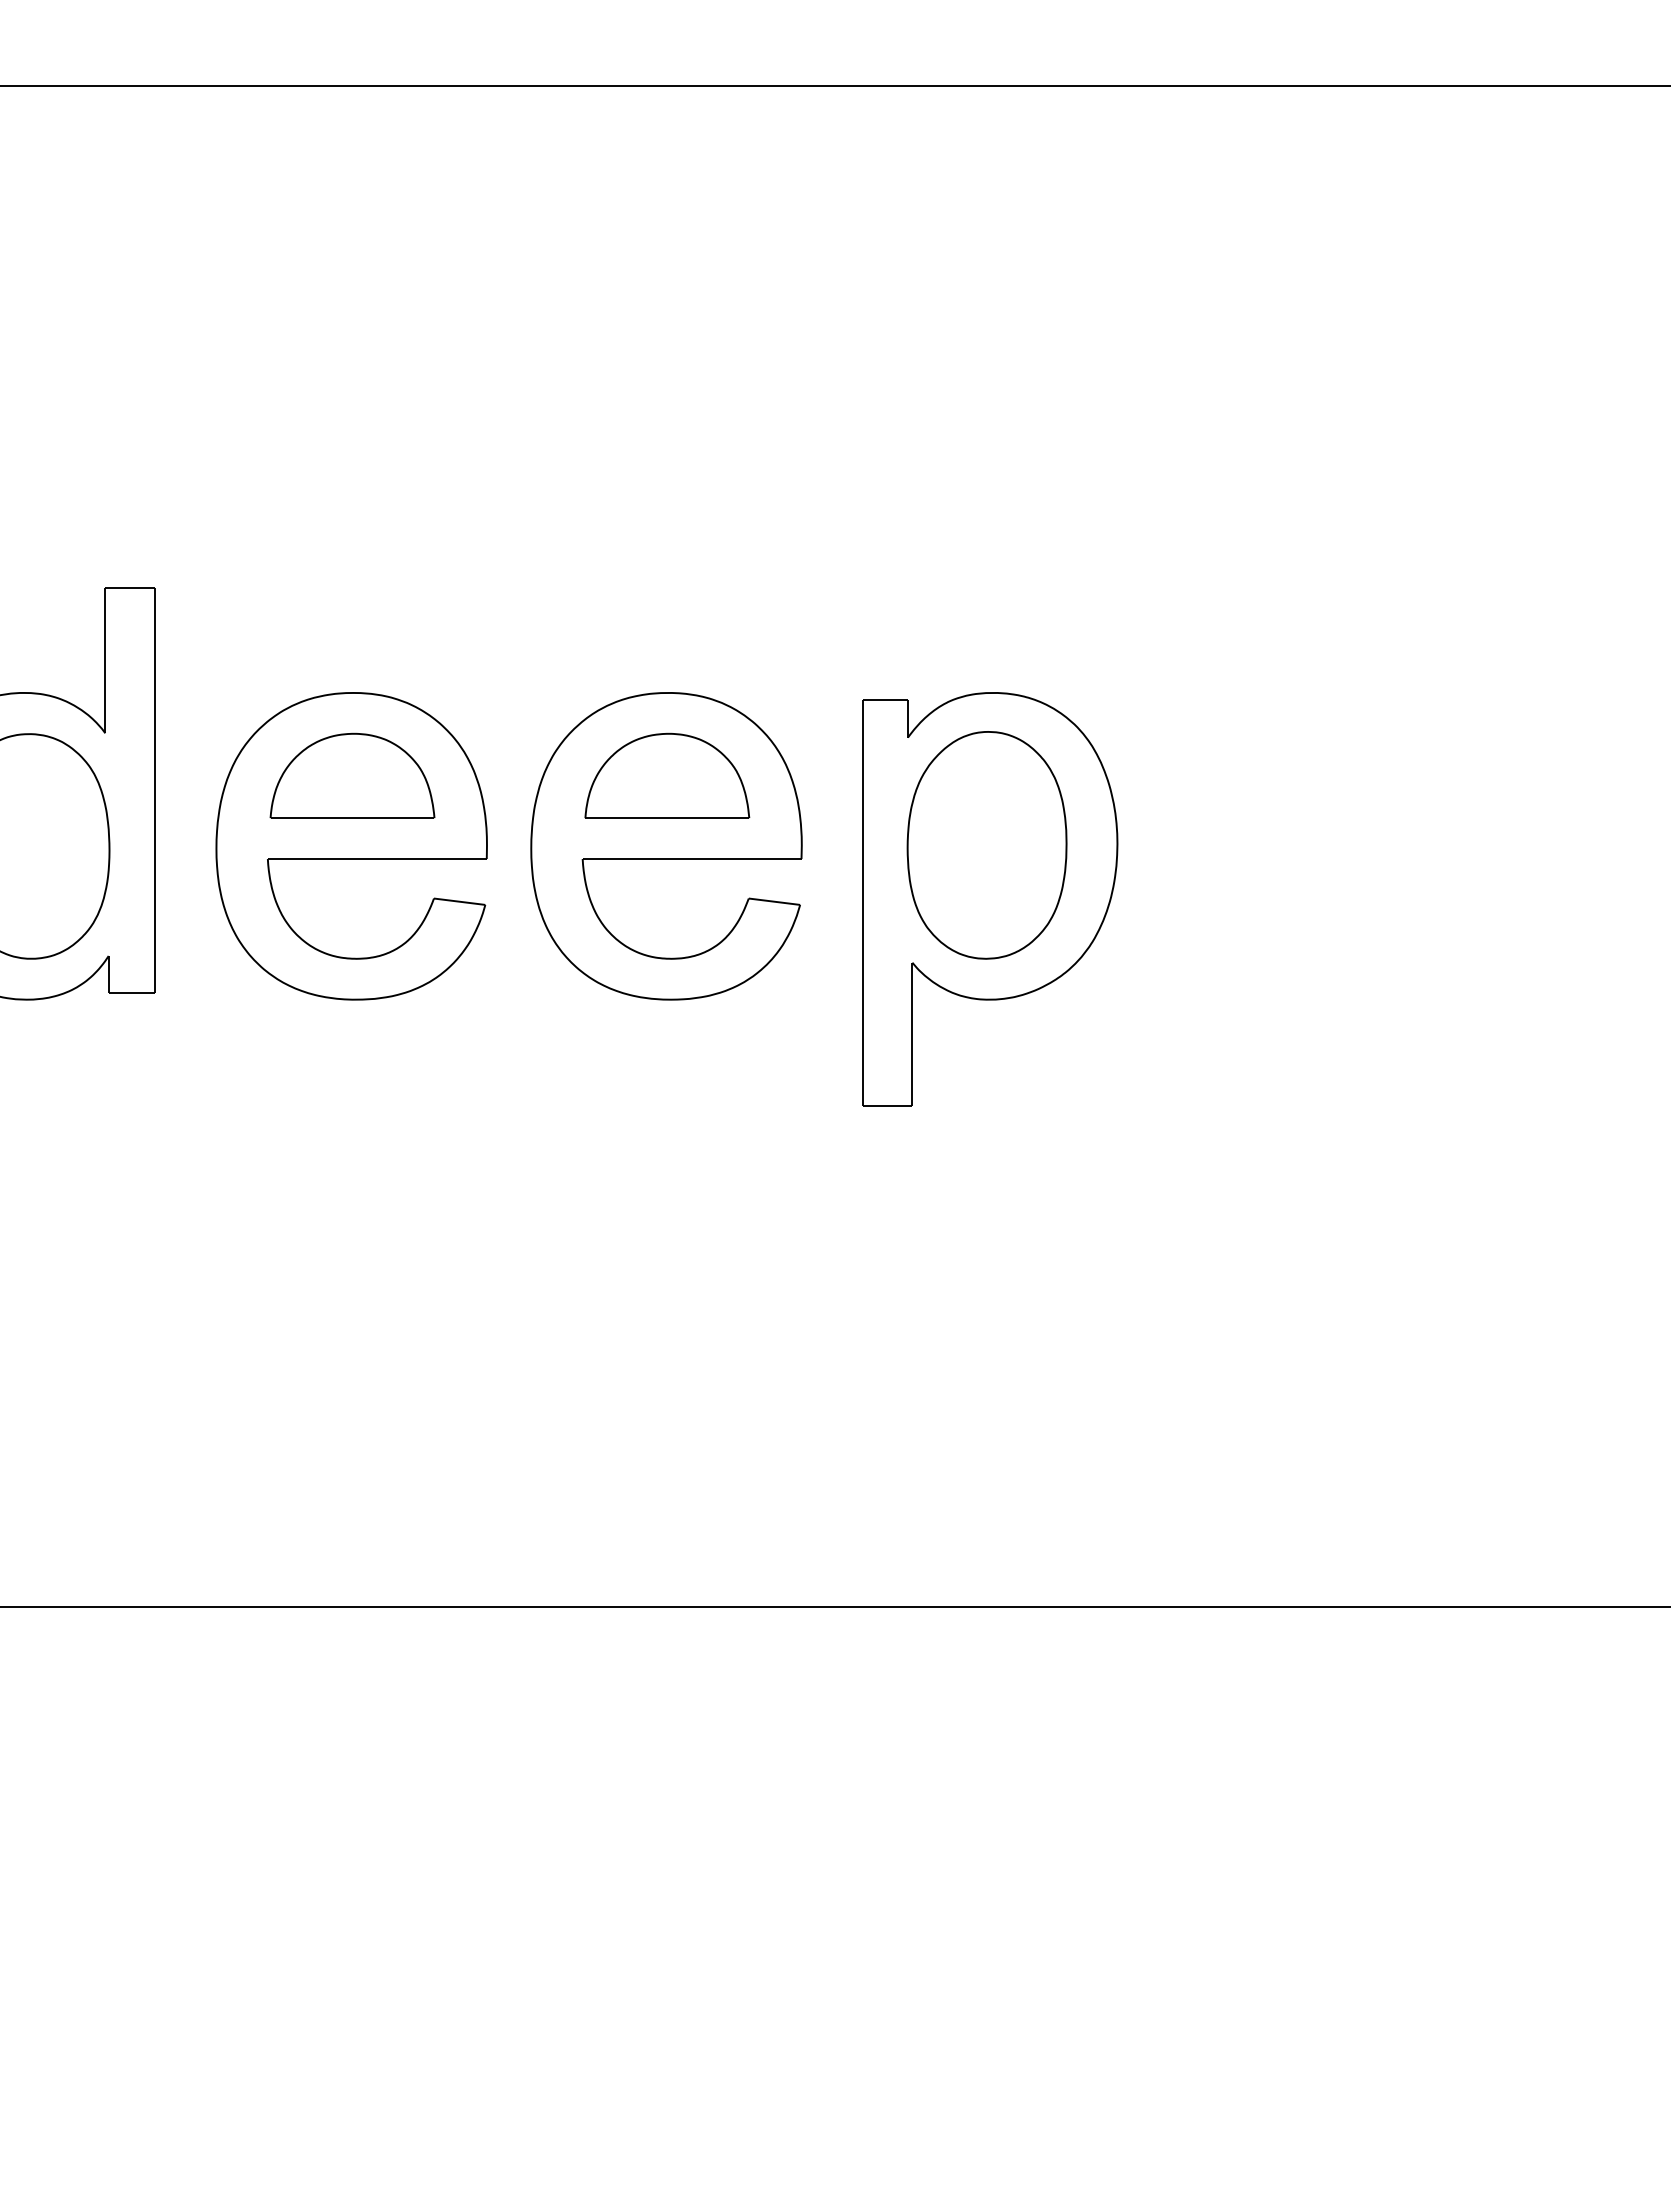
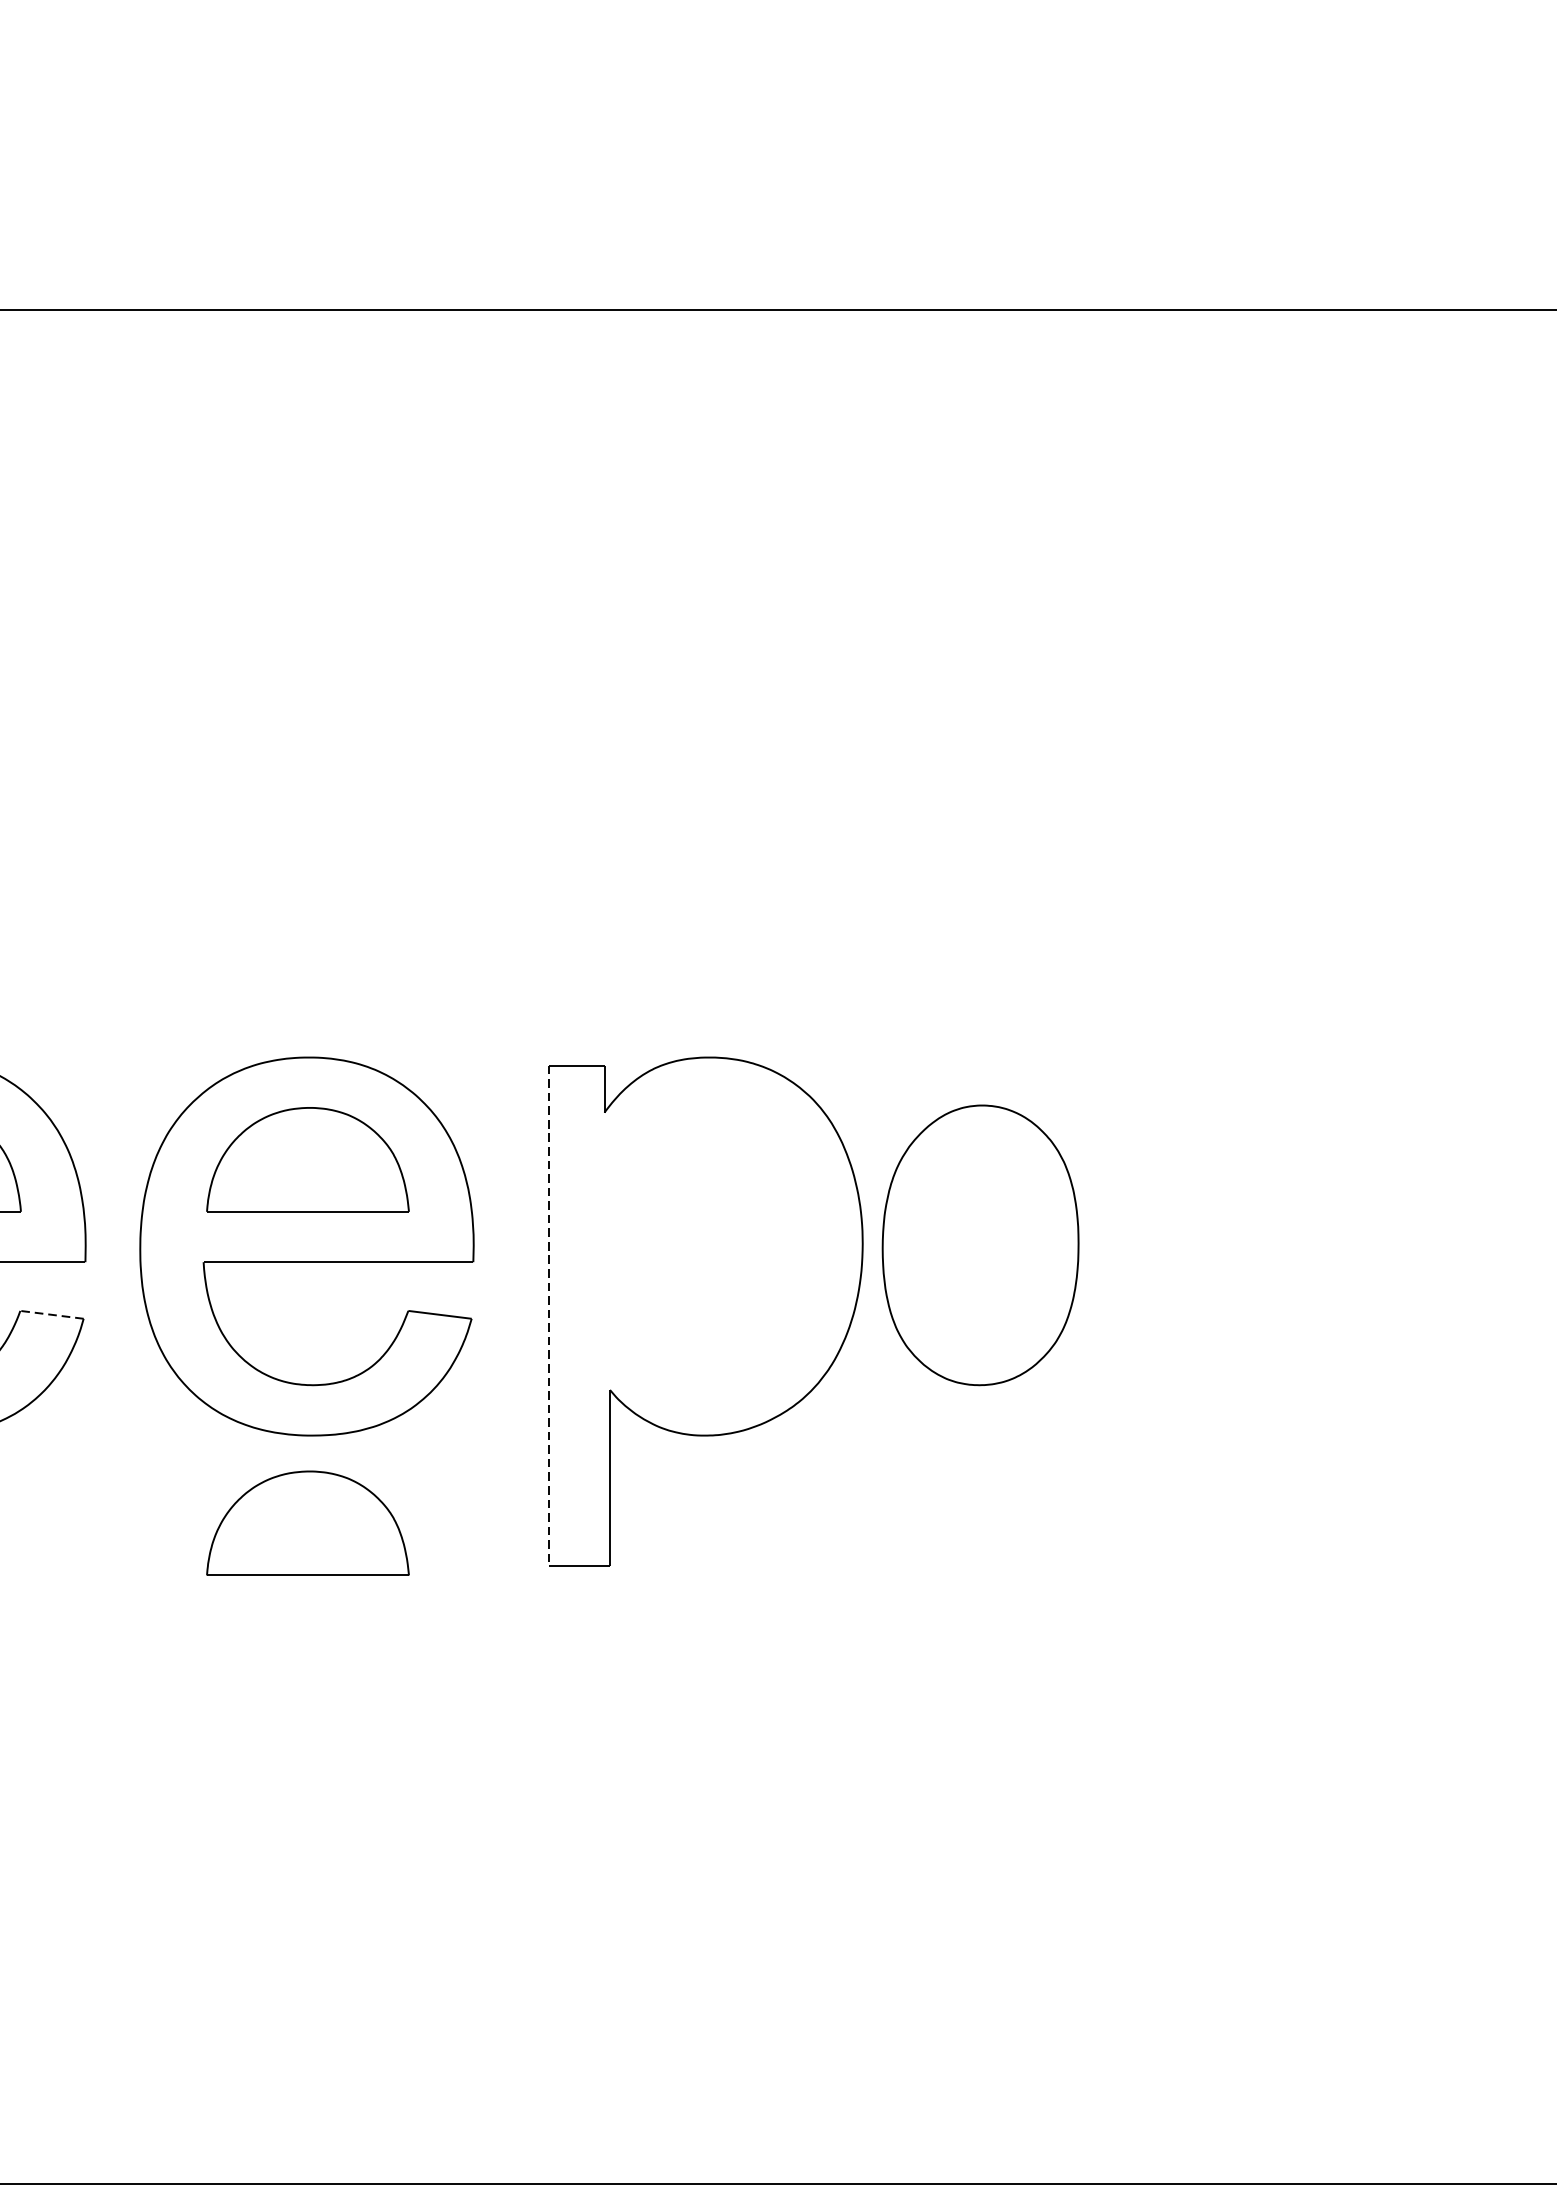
part: (986, 845) -> (979, 1245), moved
line: (459, 901) -> (51, 1314), solid -> dashed
line: (862, 903) -> (548, 1317), solid -> dashed
part: (667, 1070) -> (308, 1522), added

